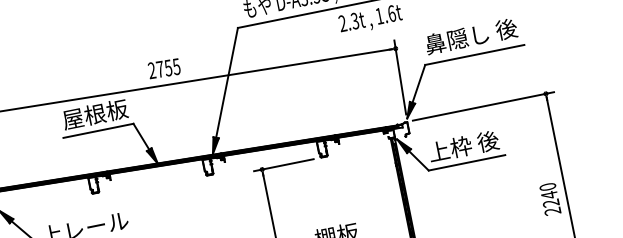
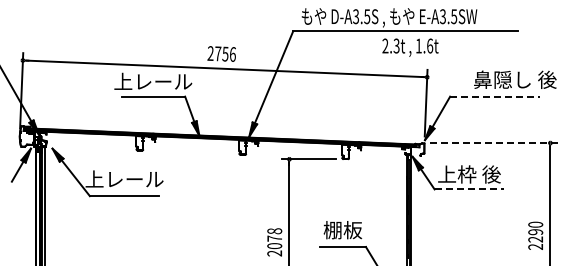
text: (471, 36) -> (515, 79), moved
line: (475, 54) -> (495, 96), solid -> dashed
text: (176, 66) -> (232, 54), 2755 -> 2756
line: (484, 106) -> (494, 143), solid -> dashed
text: (95, 114) -> (153, 81), 屋根板 -> 上レール
line: (467, 162) -> (469, 189), solid -> dashed
text: (549, 194) -> (535, 231), 2240 -> 2290

